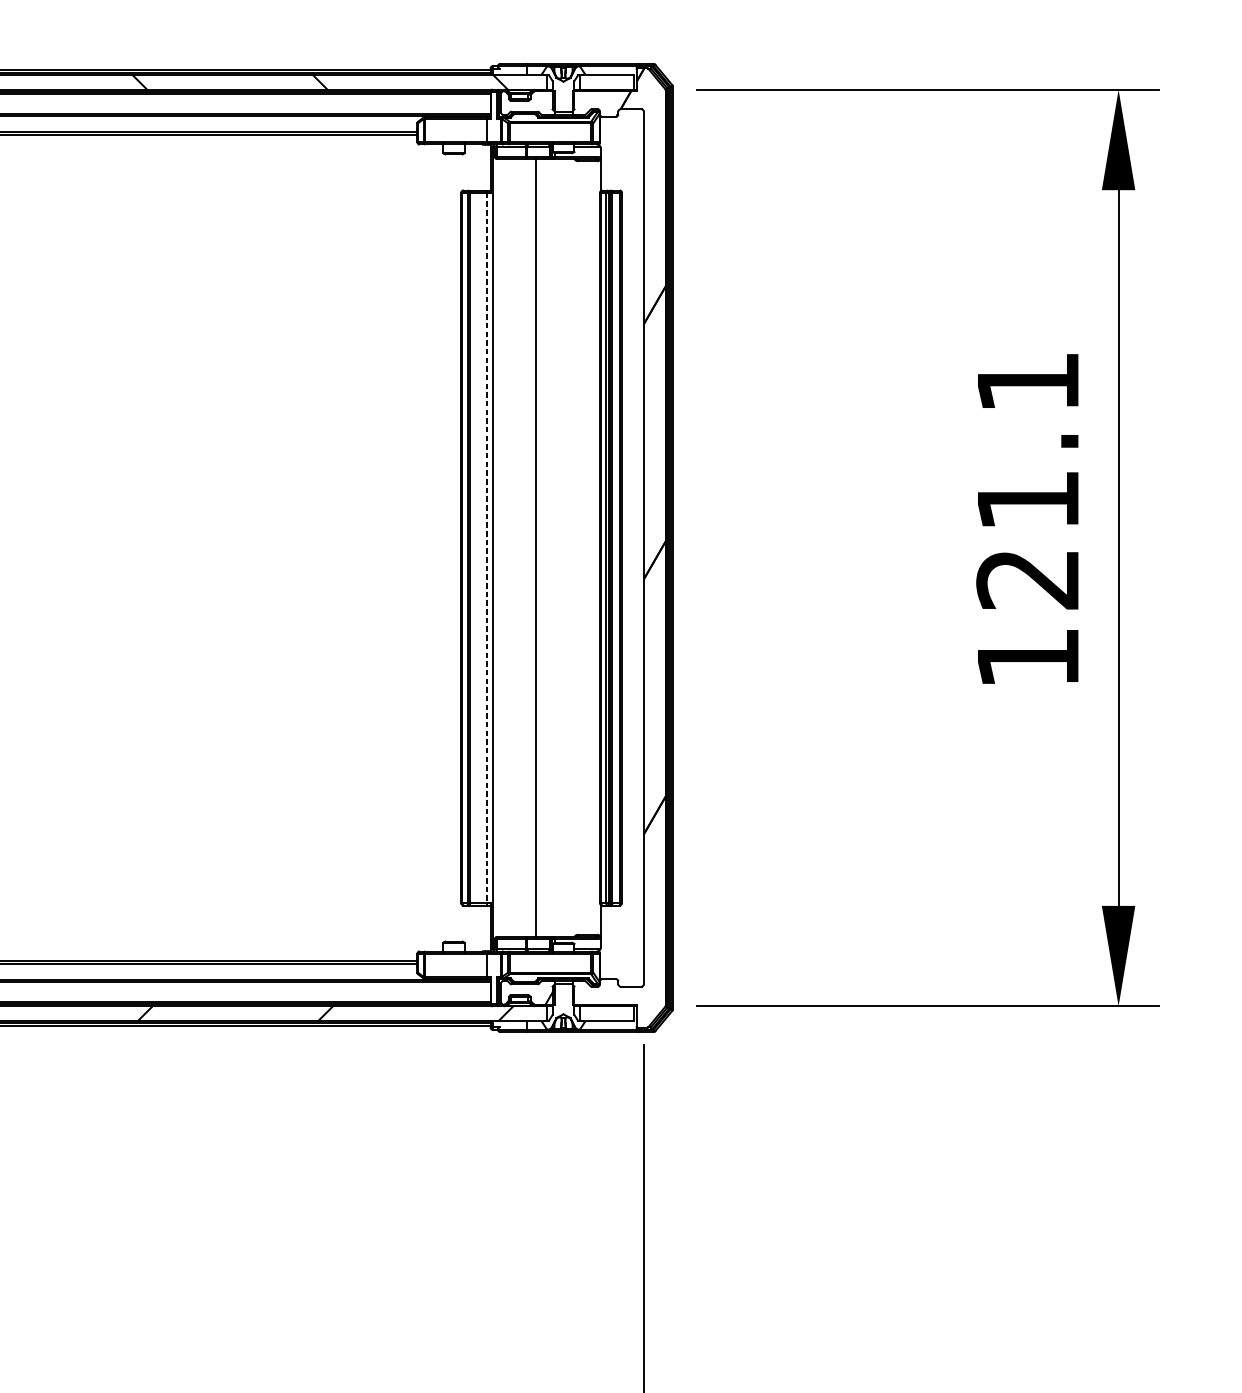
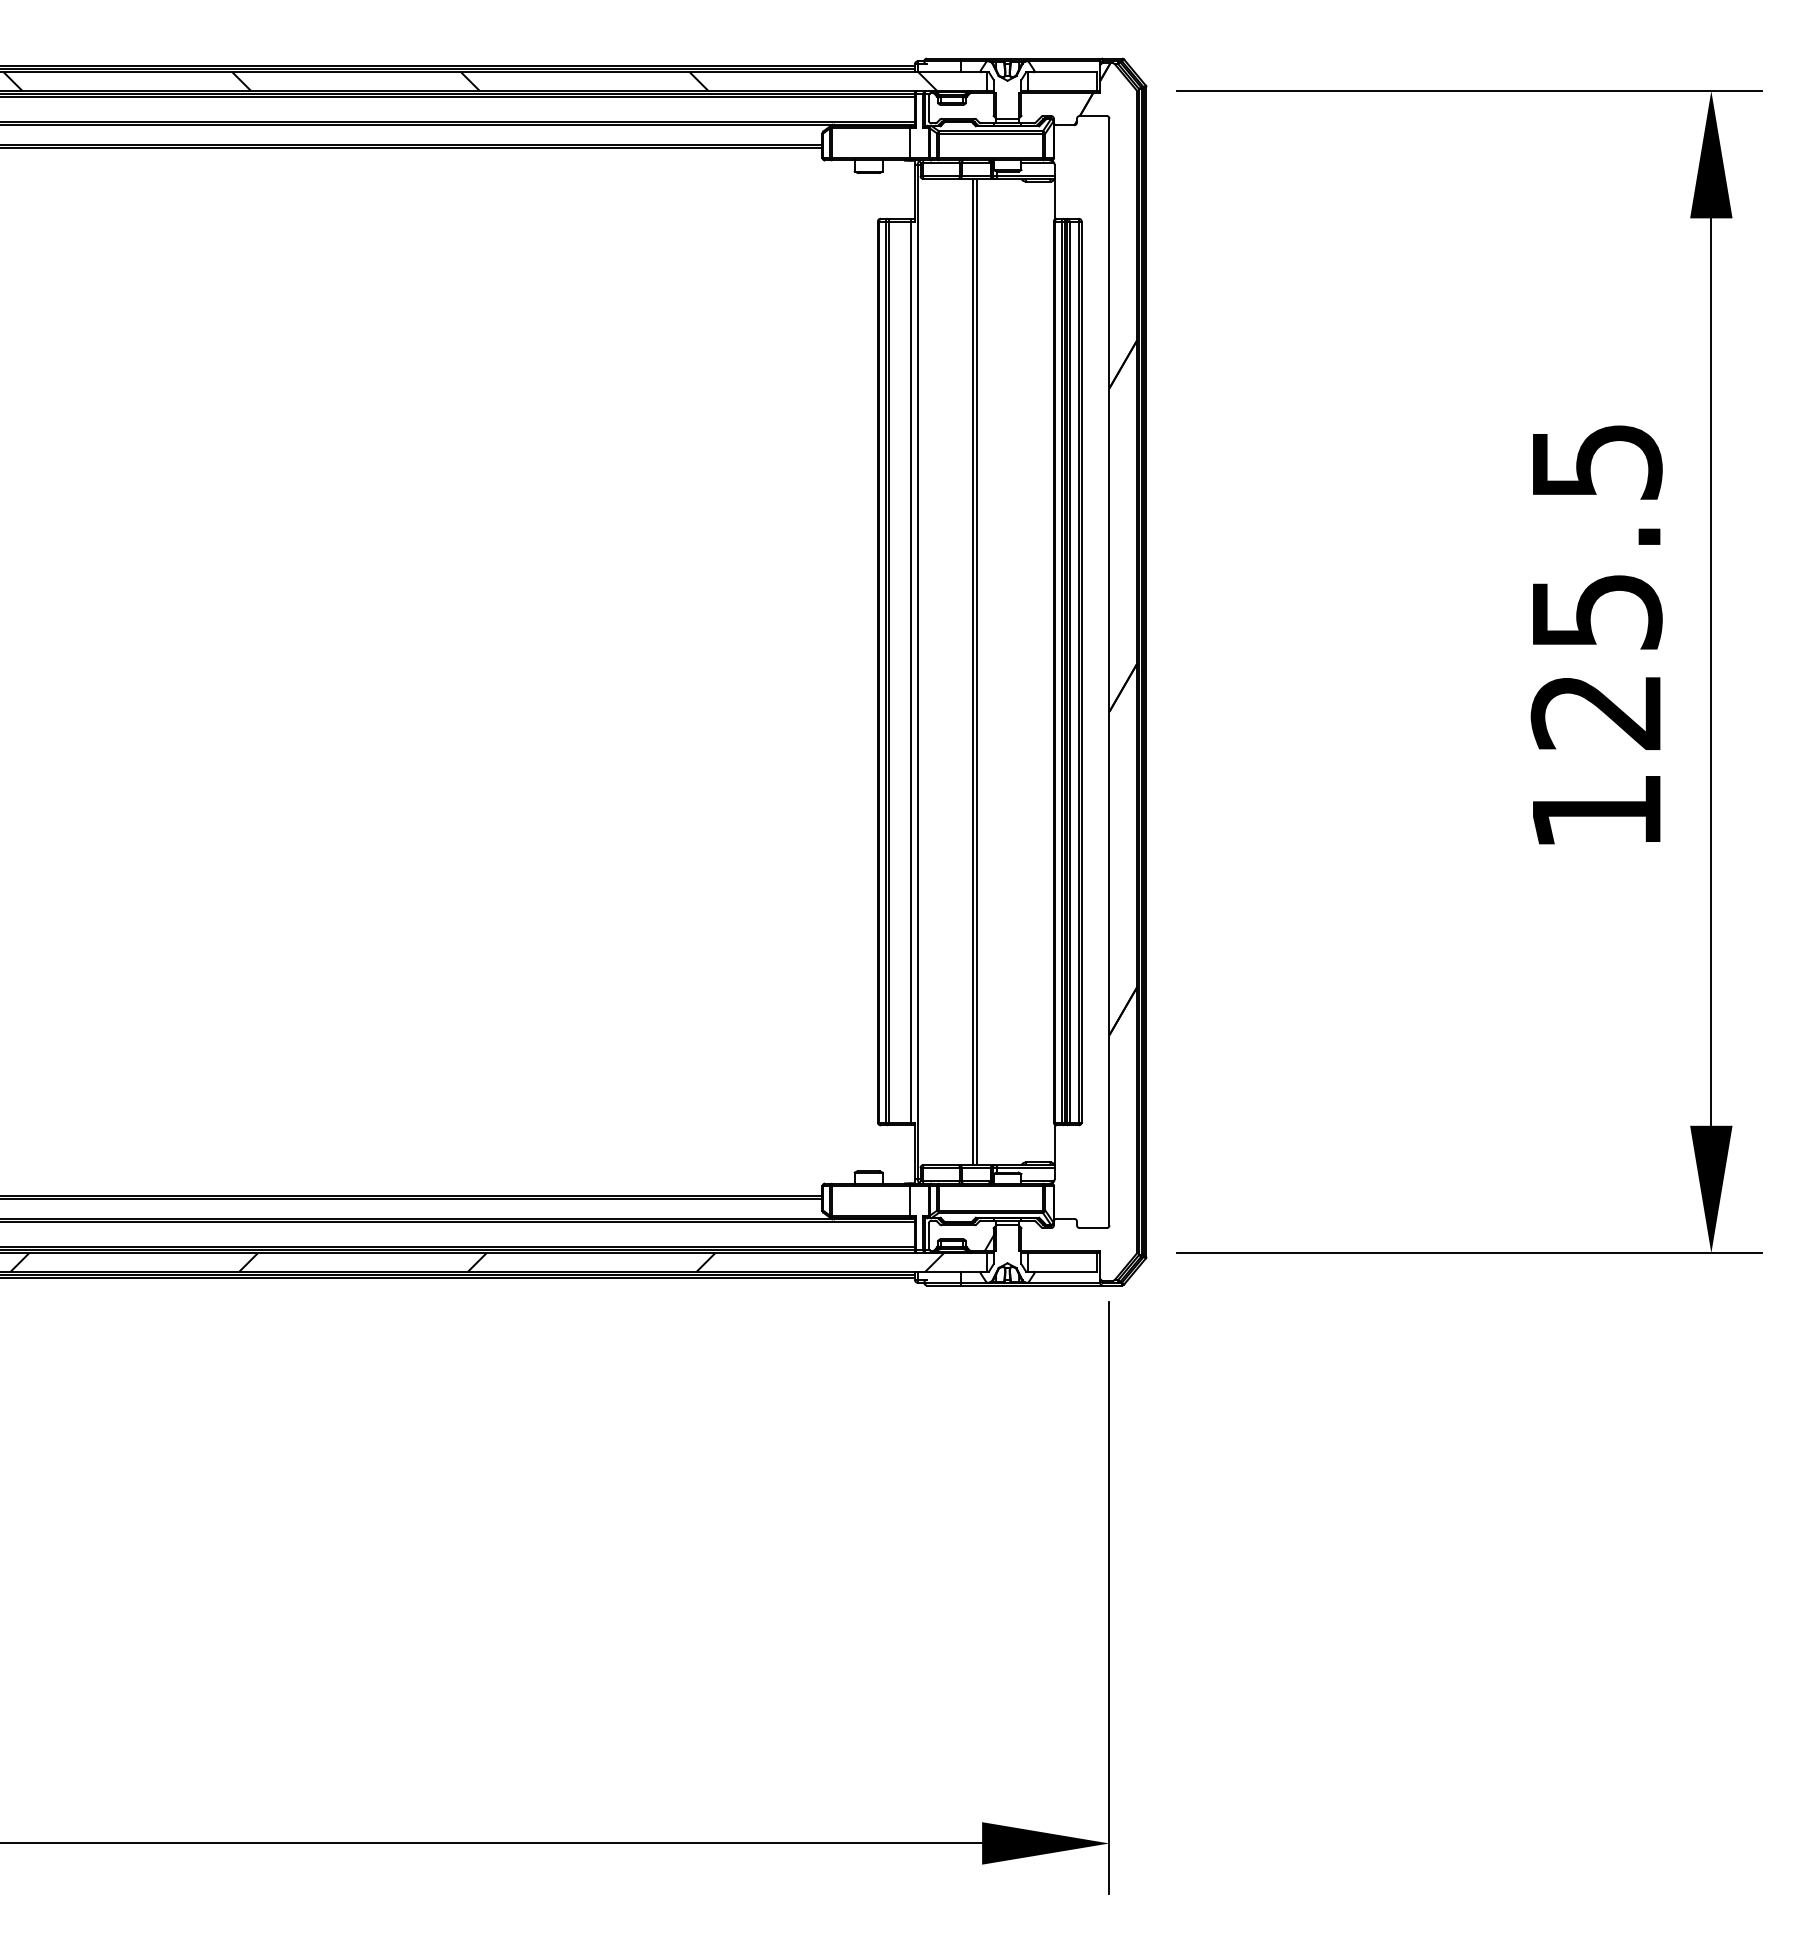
text: (1028, 441) -> (1597, 537), 121.1 -> 125.5
line: (539, 547) -> (976, 671), added
line: (487, 548) -> (911, 672), dashed -> solid

